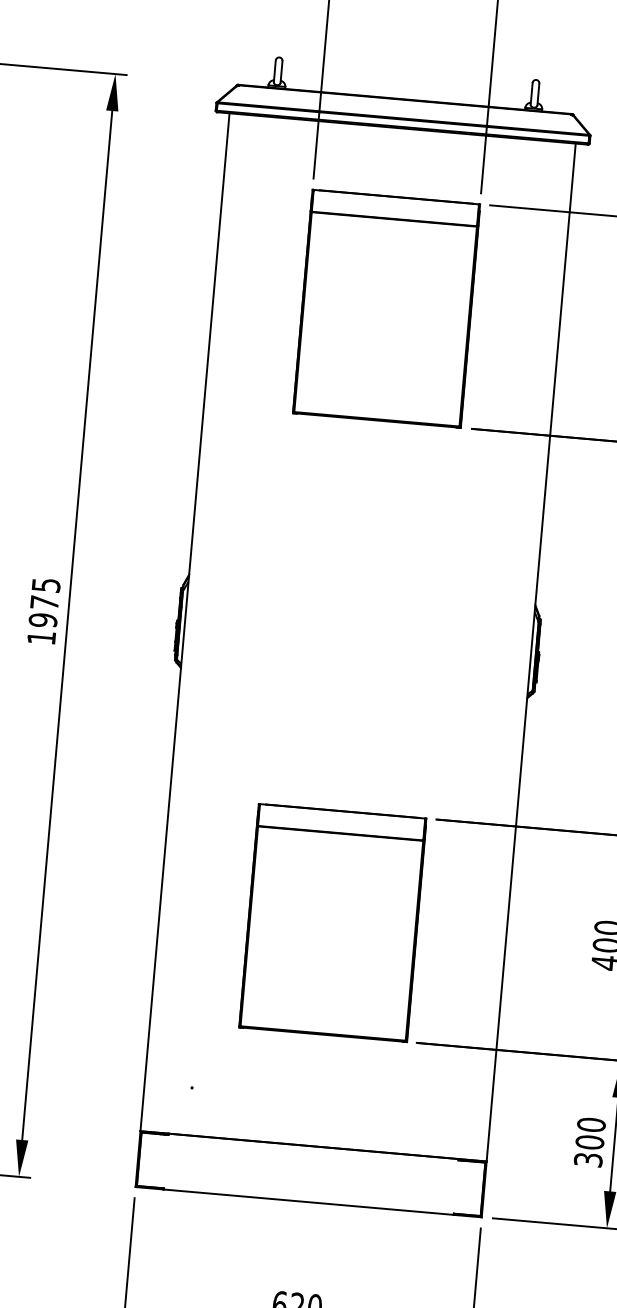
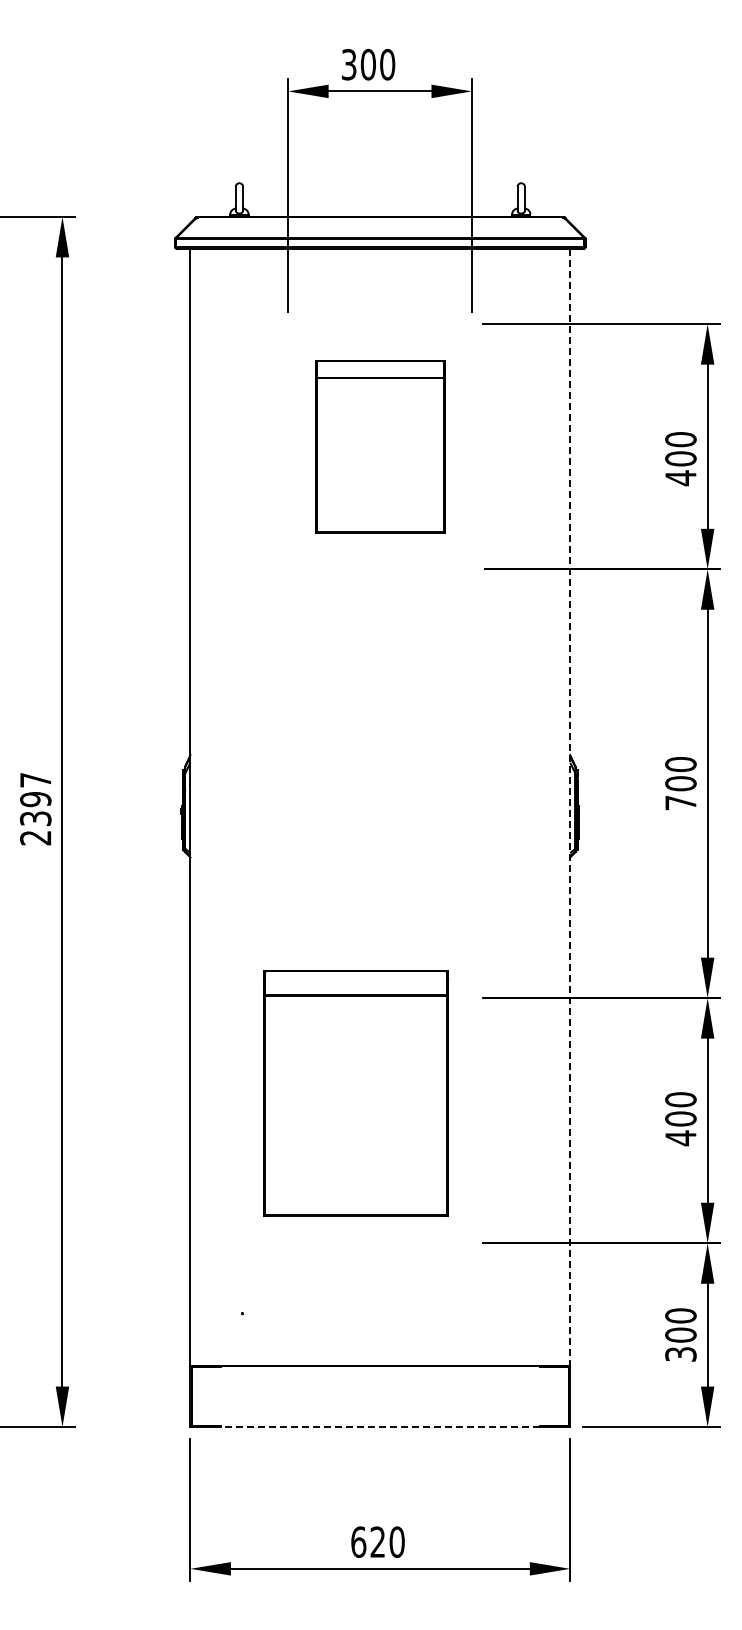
part: (387, 308) -> (380, 446), size x0.7
text: (43, 611) -> (35, 809), 1975 -> 2397
line: (531, 652) -> (570, 807), solid -> dashed
part: (333, 922) -> (356, 1093), moved
line: (307, 1202) -> (379, 1427), solid -> dashed

